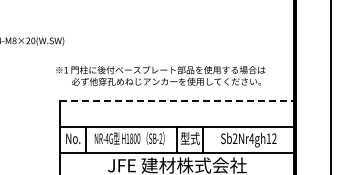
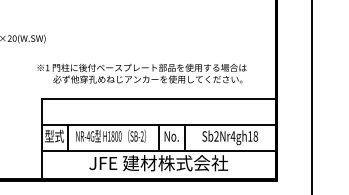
line: (178, 100) -> (159, 98), dashed -> solid
text: (73, 137) -> (54, 135), No. -> 型式
text: (190, 137) -> (171, 135), 型式 -> No.
text: (274, 138) -> (255, 136), Sb2Nr4gh12 -> Sb2Nr4gh18

